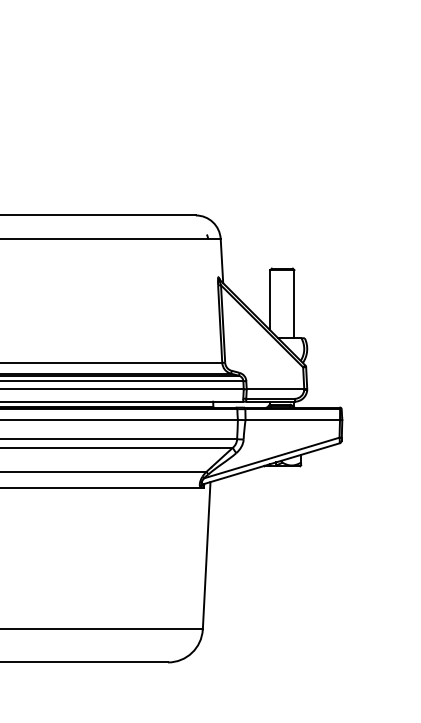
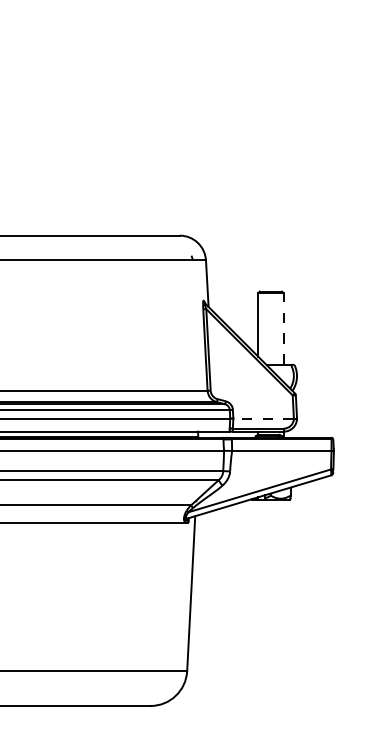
line: (294, 303) -> (283, 328), solid -> dashed
line: (275, 389) -> (263, 418), solid -> dashed

